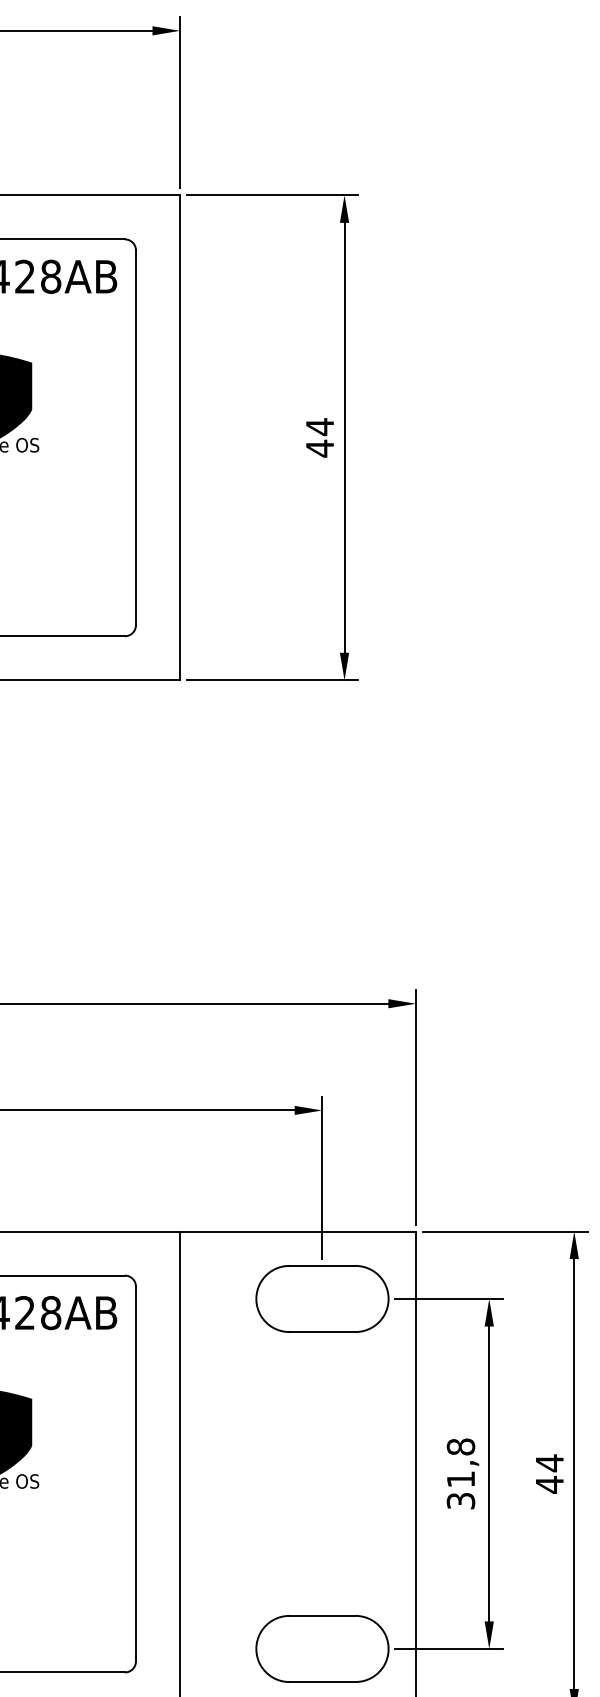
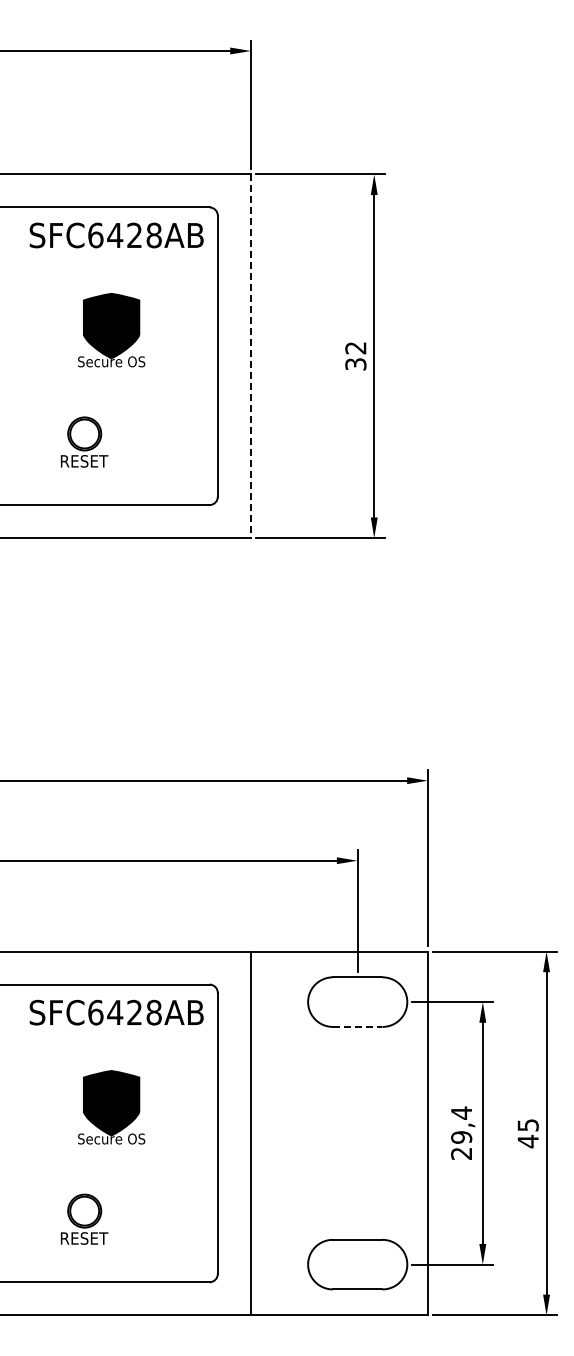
line: (179, 438) -> (250, 356), solid -> dashed
text: (319, 438) -> (355, 356), 44 -> 32
line: (322, 1331) -> (357, 1026), solid -> dashed
text: (548, 1463) -> (527, 1125), 44 -> 45
text: (460, 1472) -> (461, 1132), 31,8 -> 29,4

